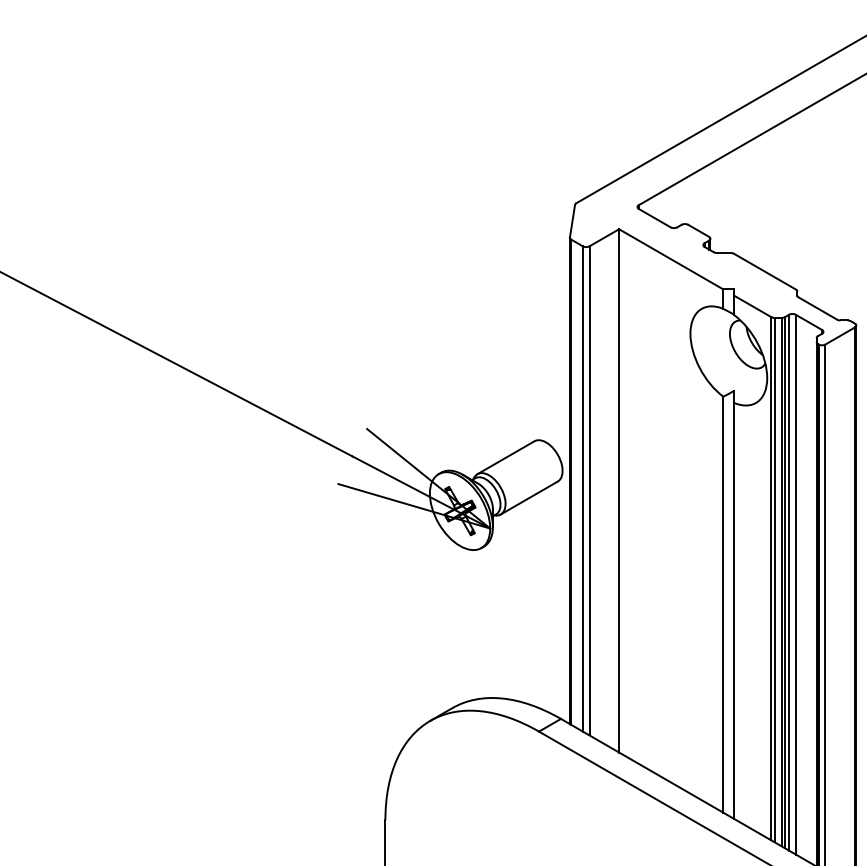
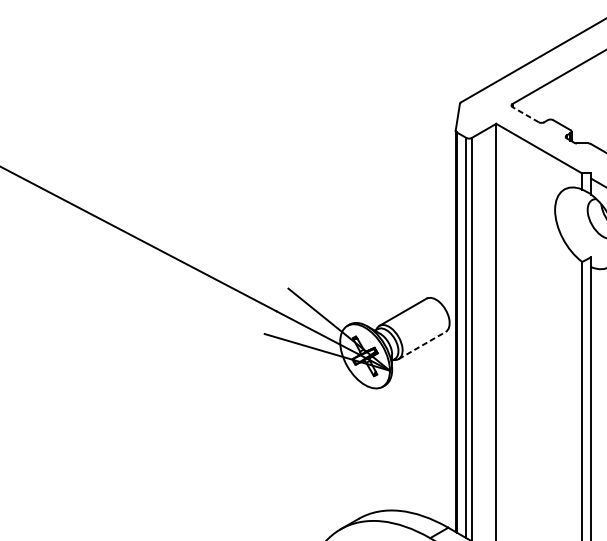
line: (654, 217) -> (525, 114), solid -> dashed
line: (529, 498) -> (422, 345), solid -> dashed

